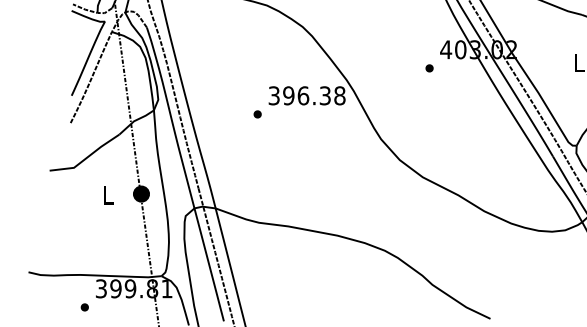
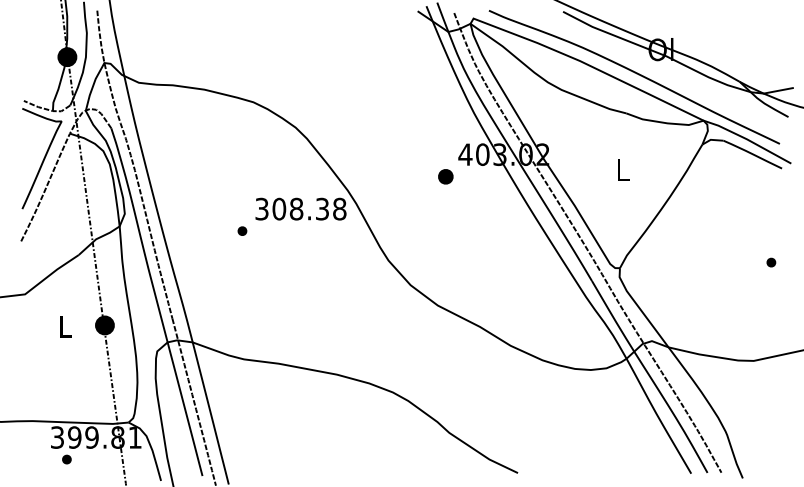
part: (429, 68) -> (445, 176), size x1.6
text: (295, 95) -> (287, 208), 396.38 -> 308.38
part: (84, 307) -> (66, 459), moved

